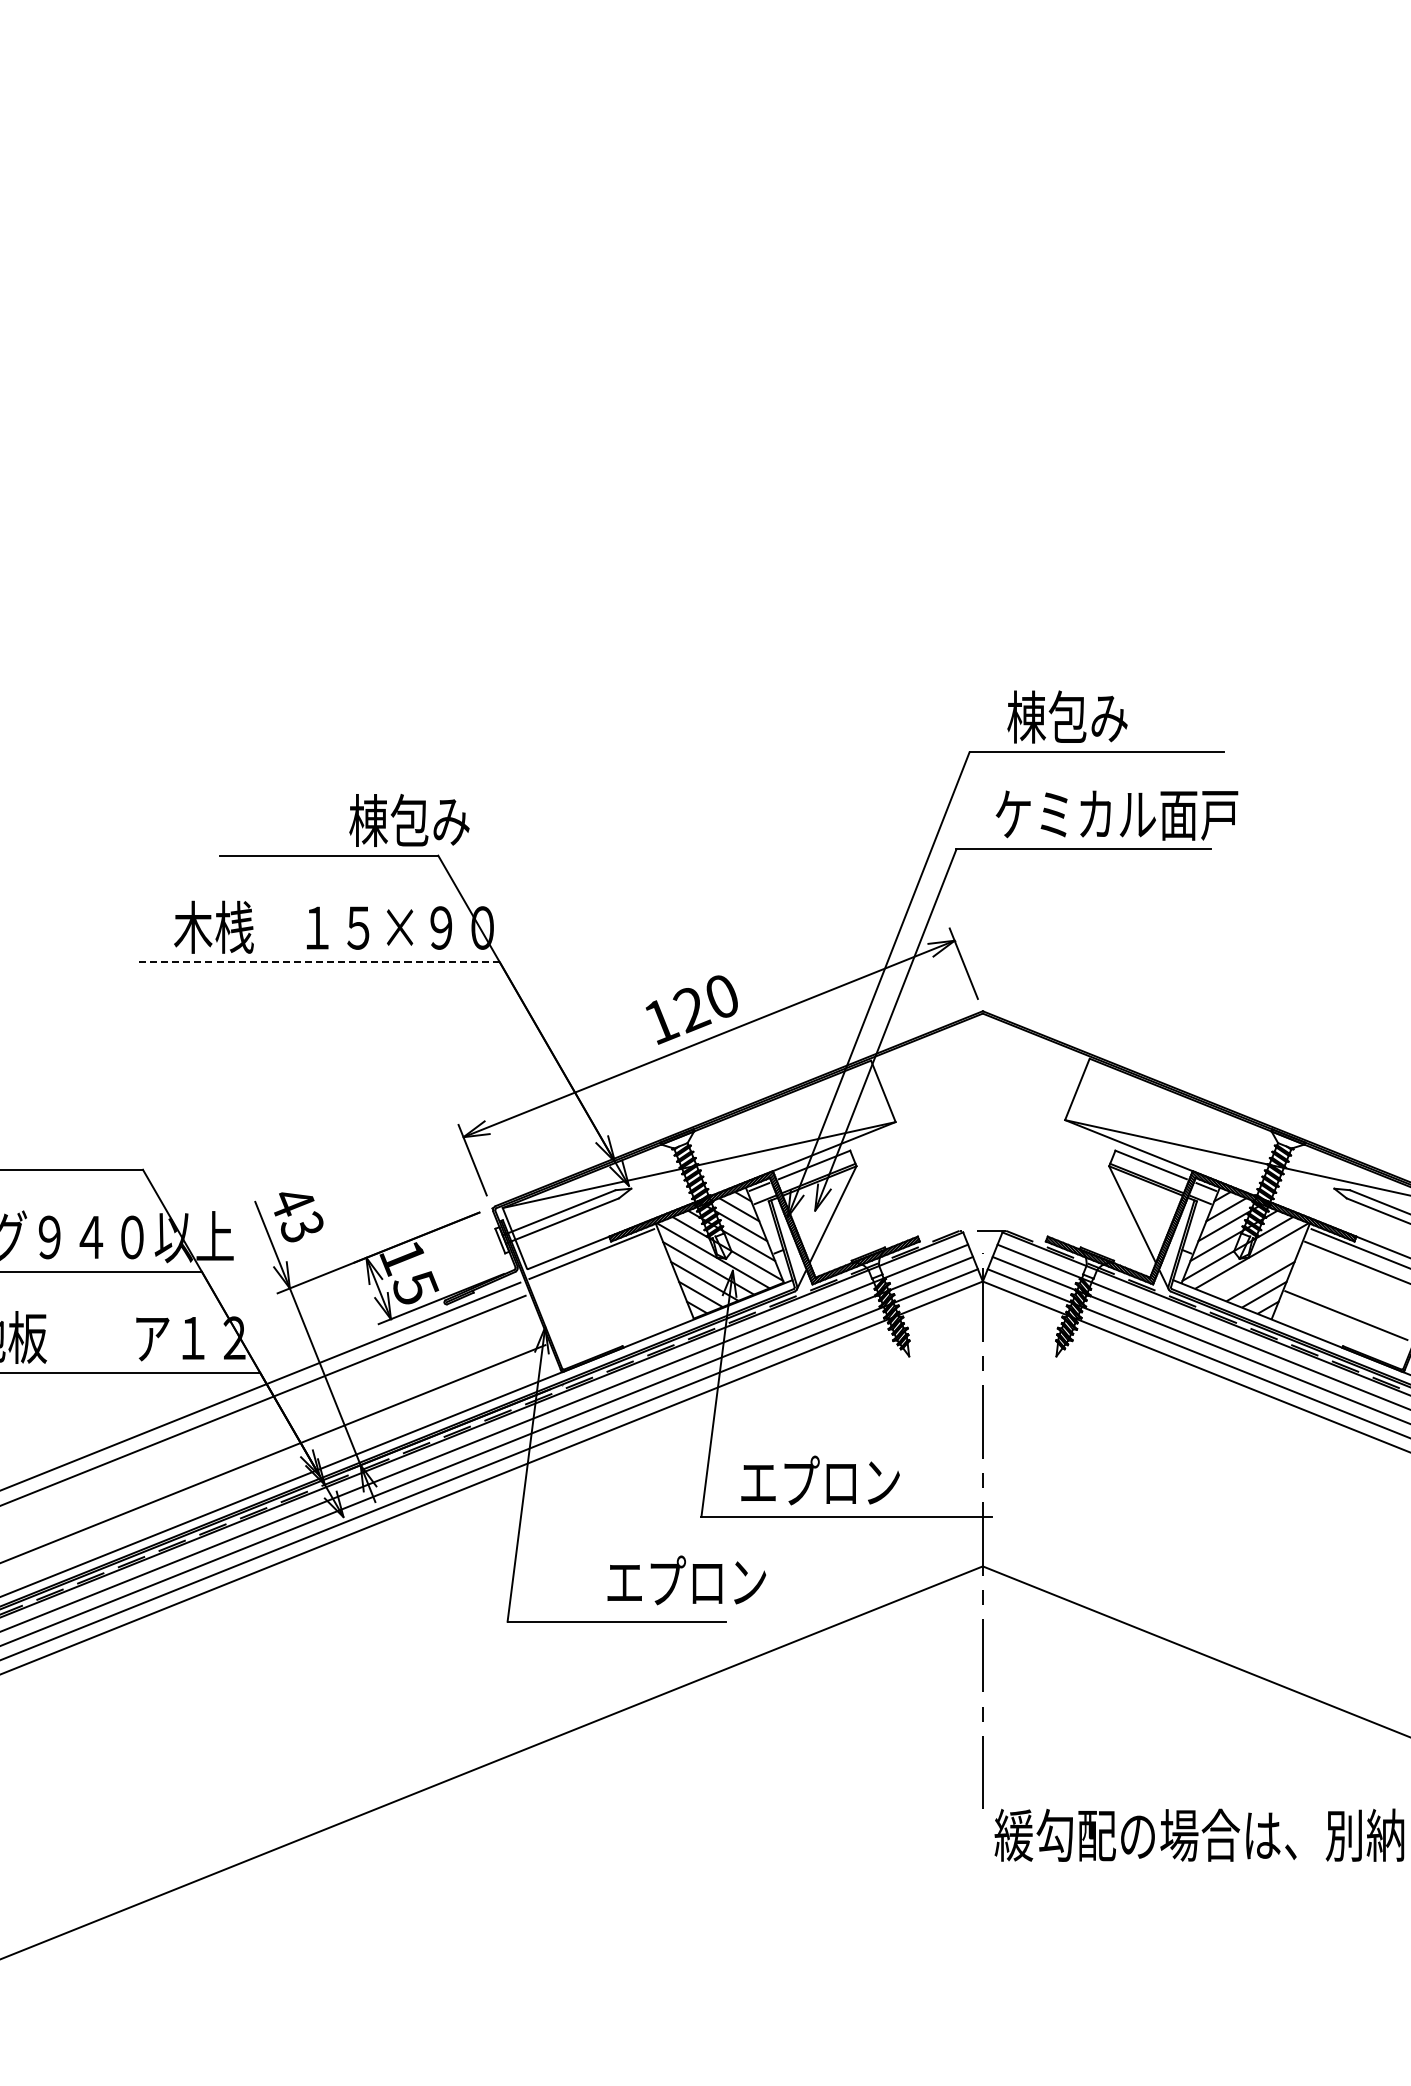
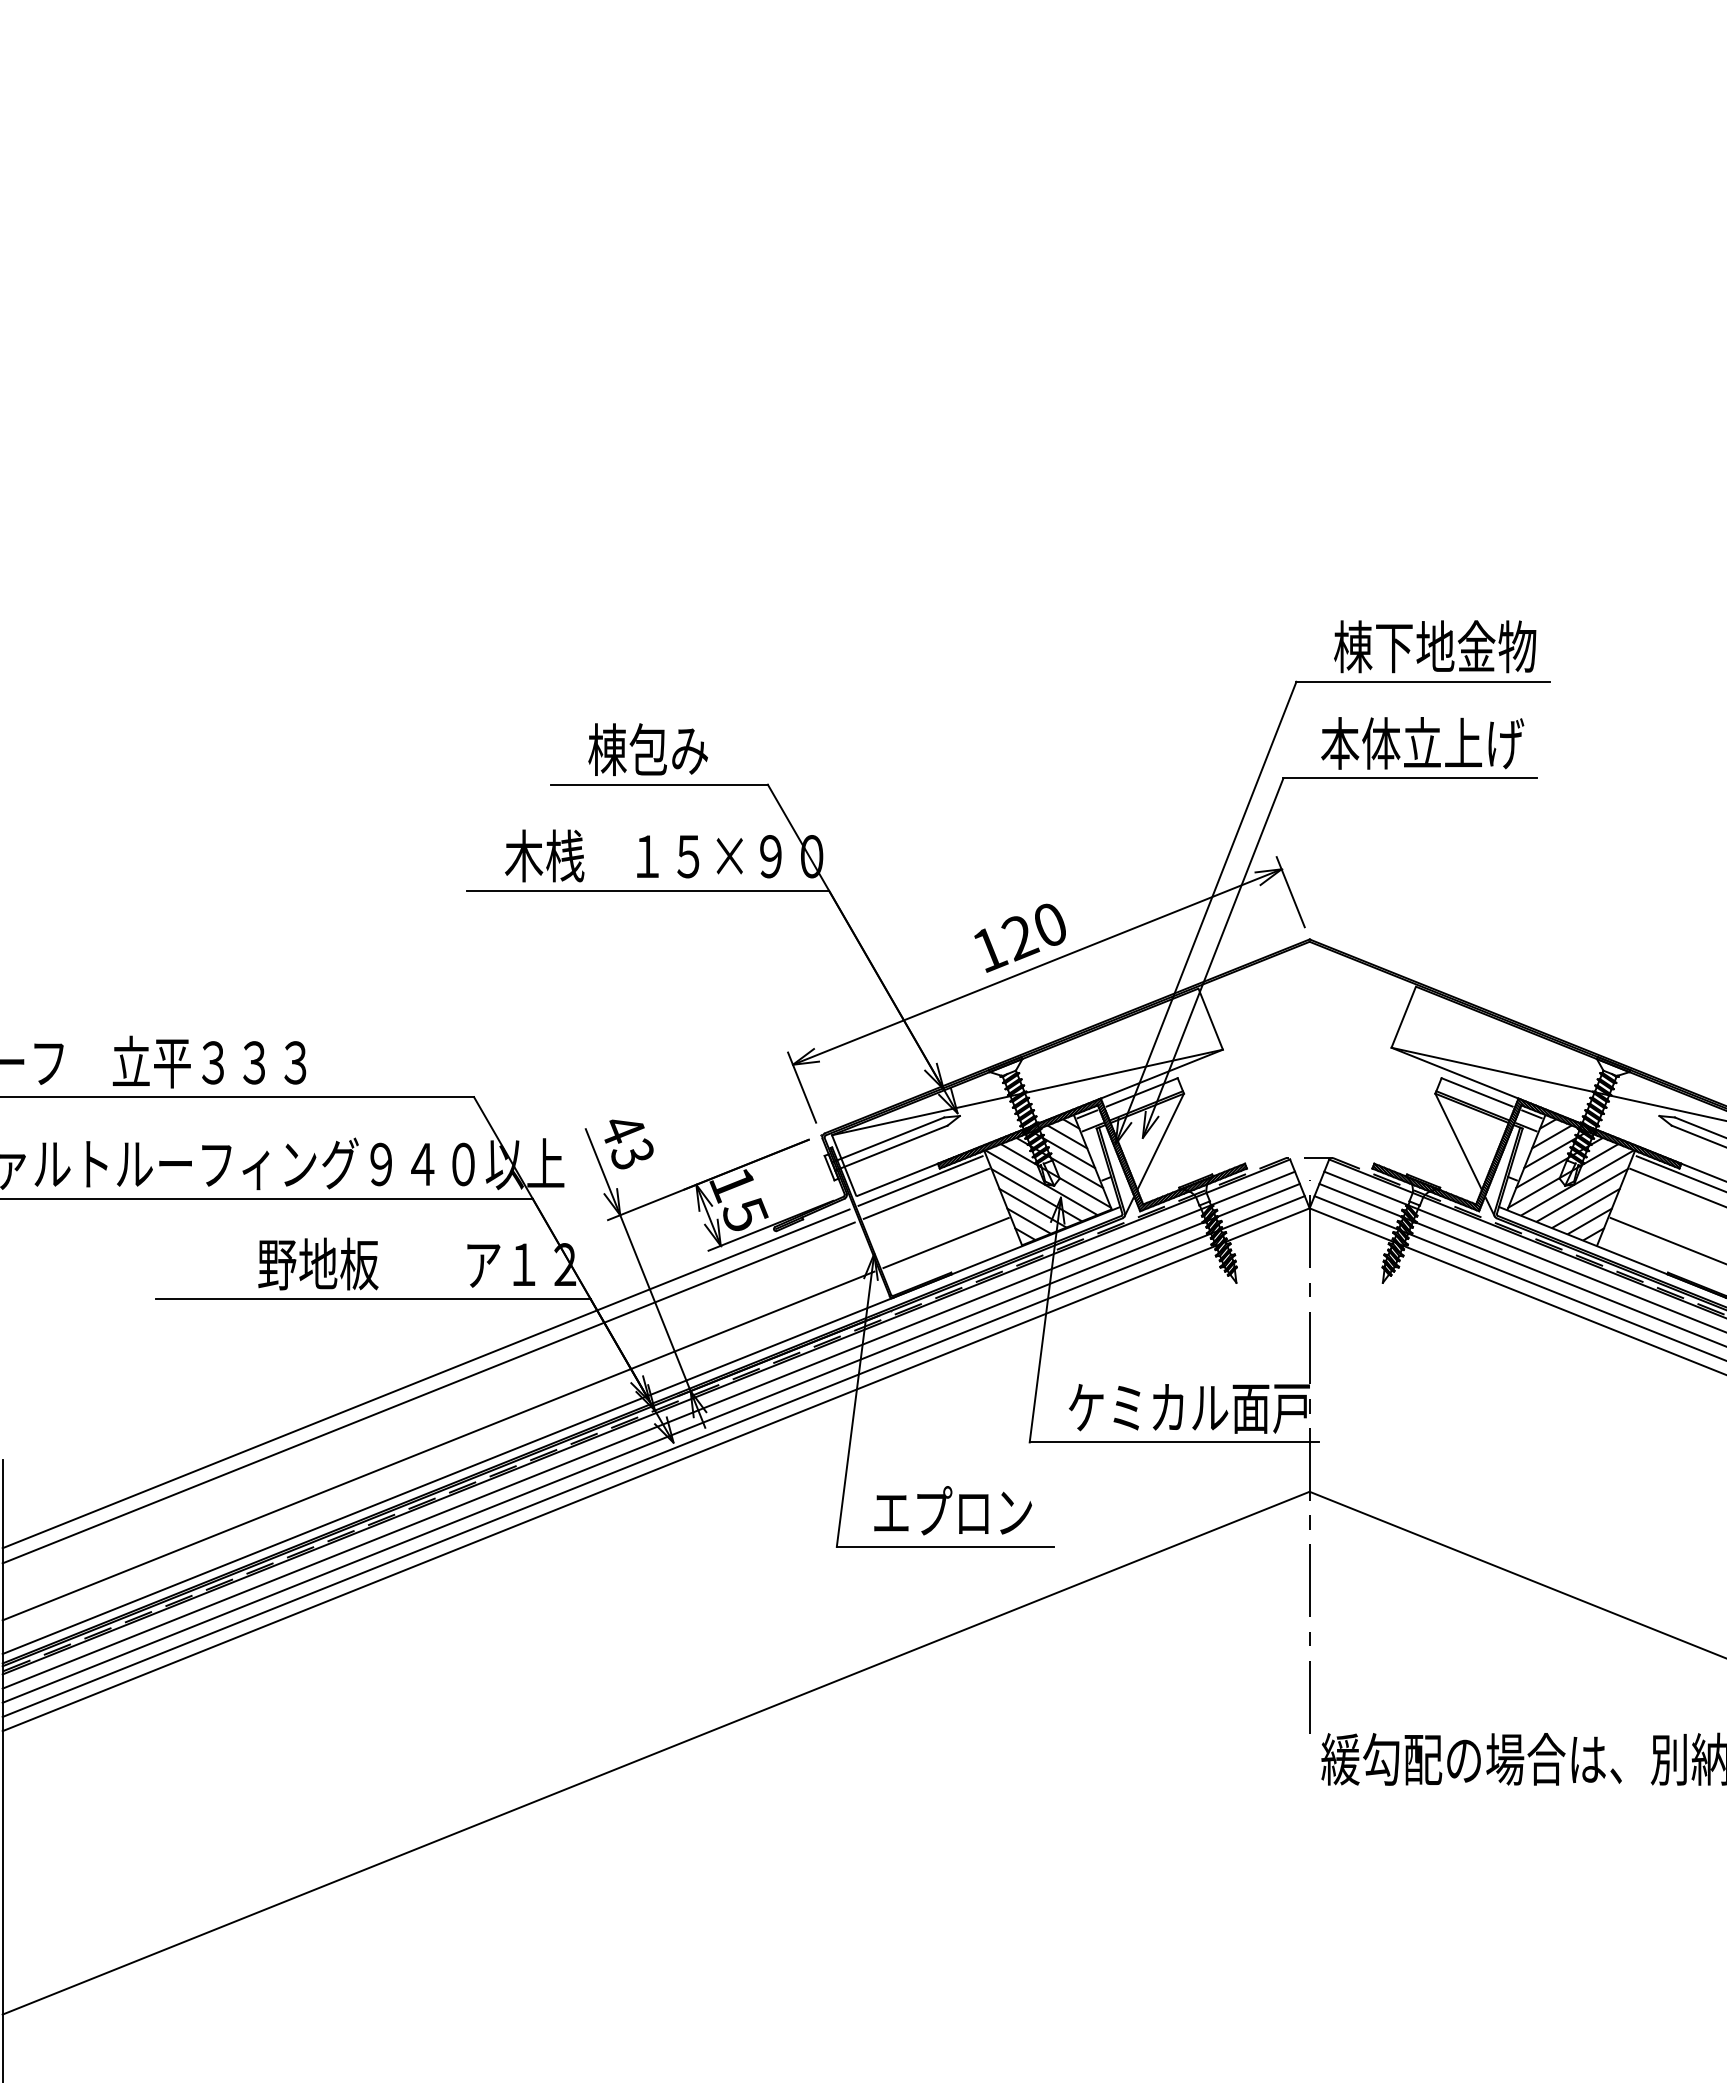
text: (1129, 716) -> (1455, 646), 棟包み -> 棟下地金物
text: (1116, 814) -> (1442, 743), ケミカル面戸 -> 本体立上げ
text: (408, 820) -> (647, 749), moved
line: (318, 962) -> (648, 890), dashed -> solid
line: (597, 1266) -> (926, 1193), added
line: (1257, 1268) -> (1582, 1195), added
line: (616, 1315) -> (945, 1242), added
text: (861, 1481) -> (1188, 1407), エプロン -> ケミカル面戸
text: (686, 1580) -> (952, 1510), moved

